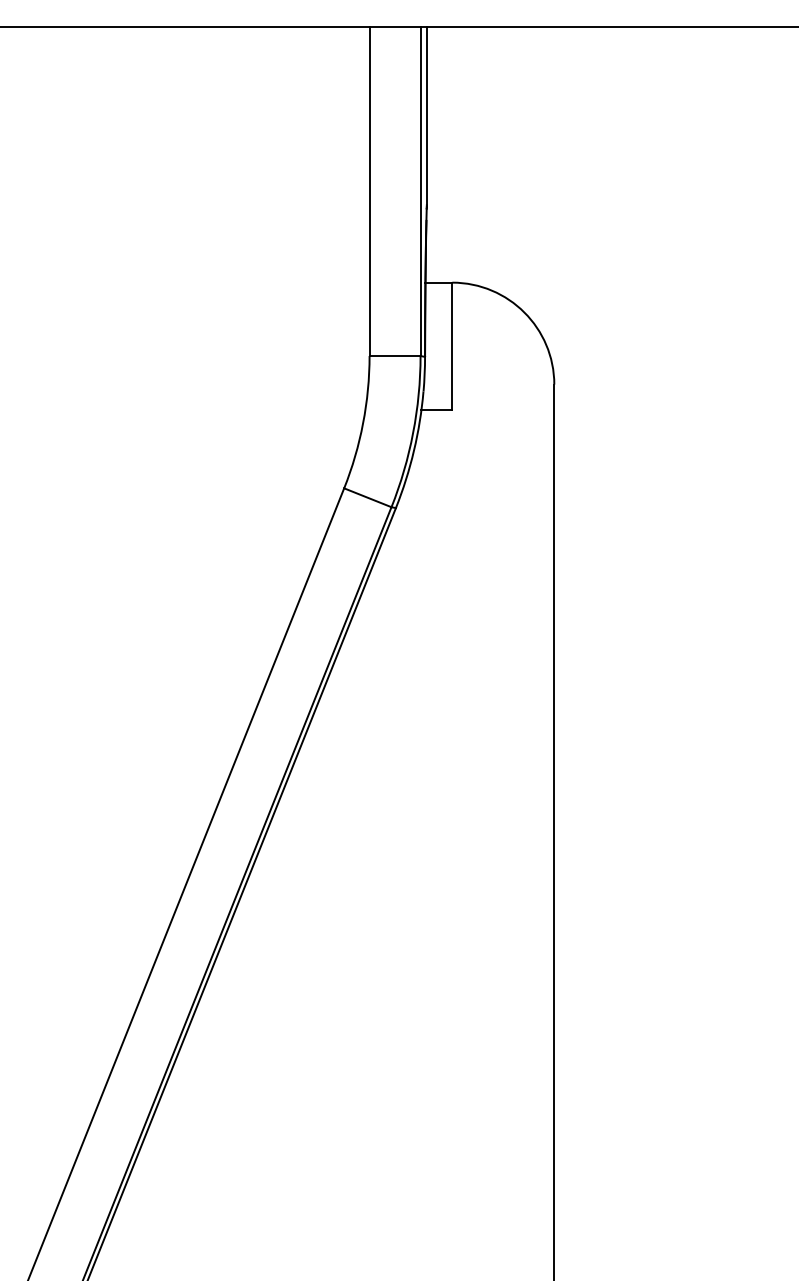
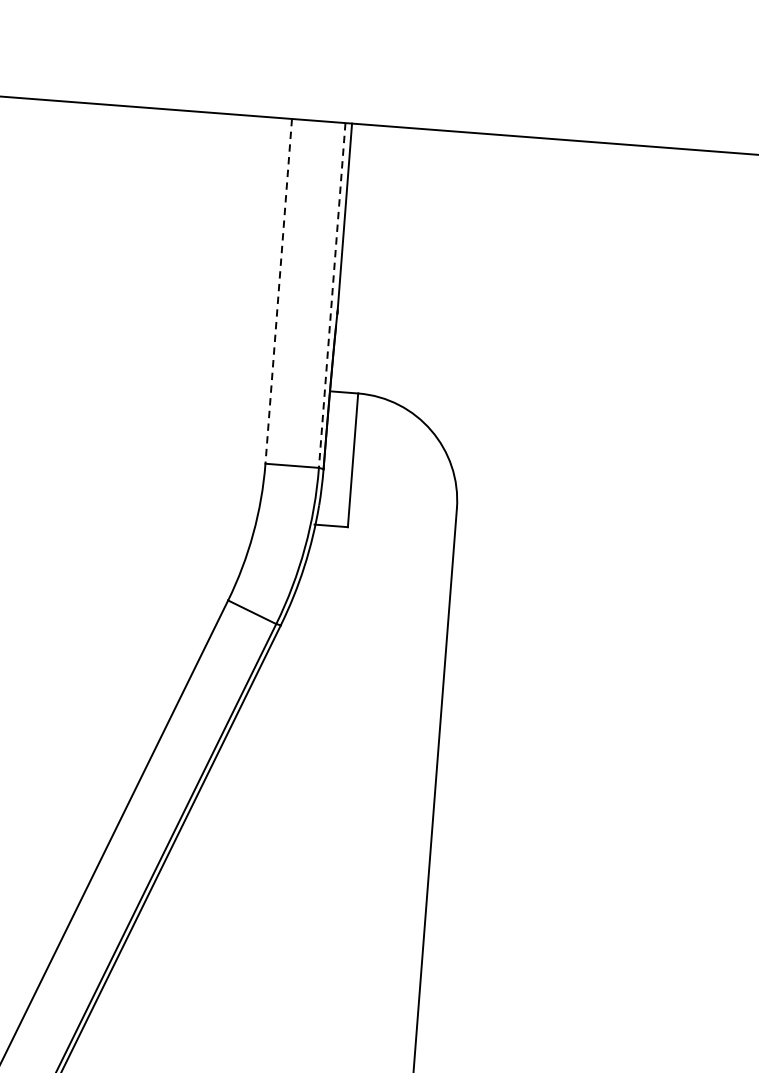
line: (369, 192) -> (278, 292), solid -> dashed
line: (420, 192) -> (332, 296), solid -> dashed

